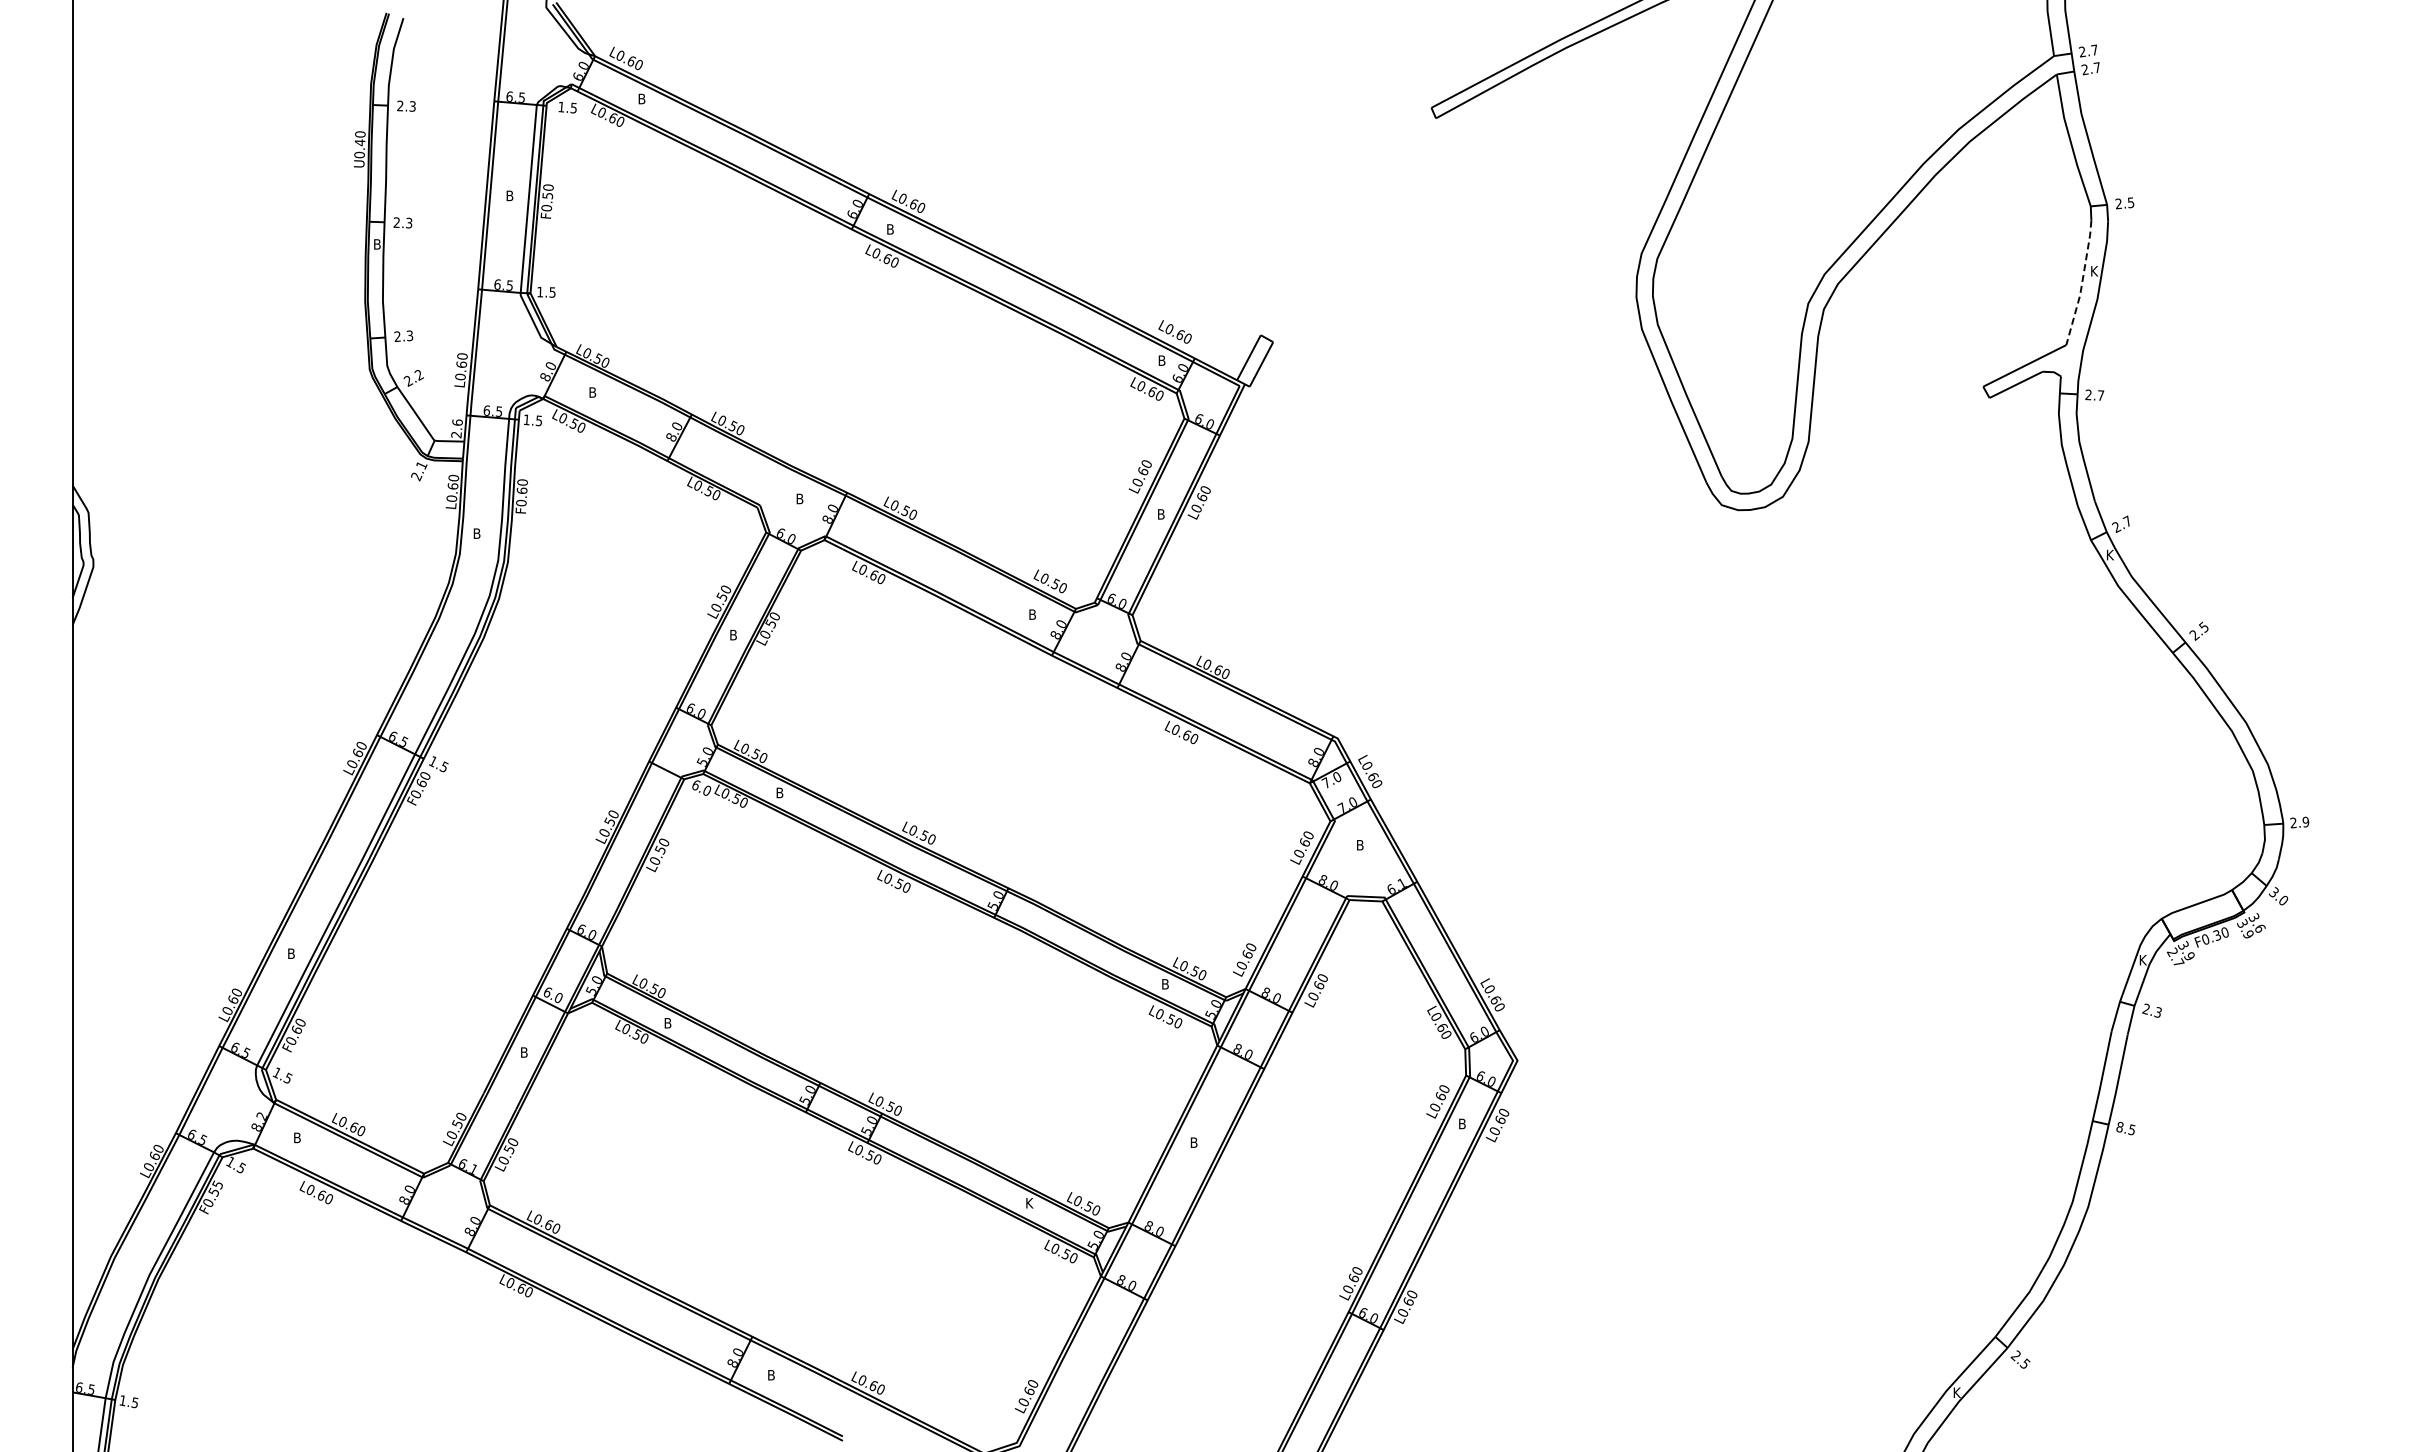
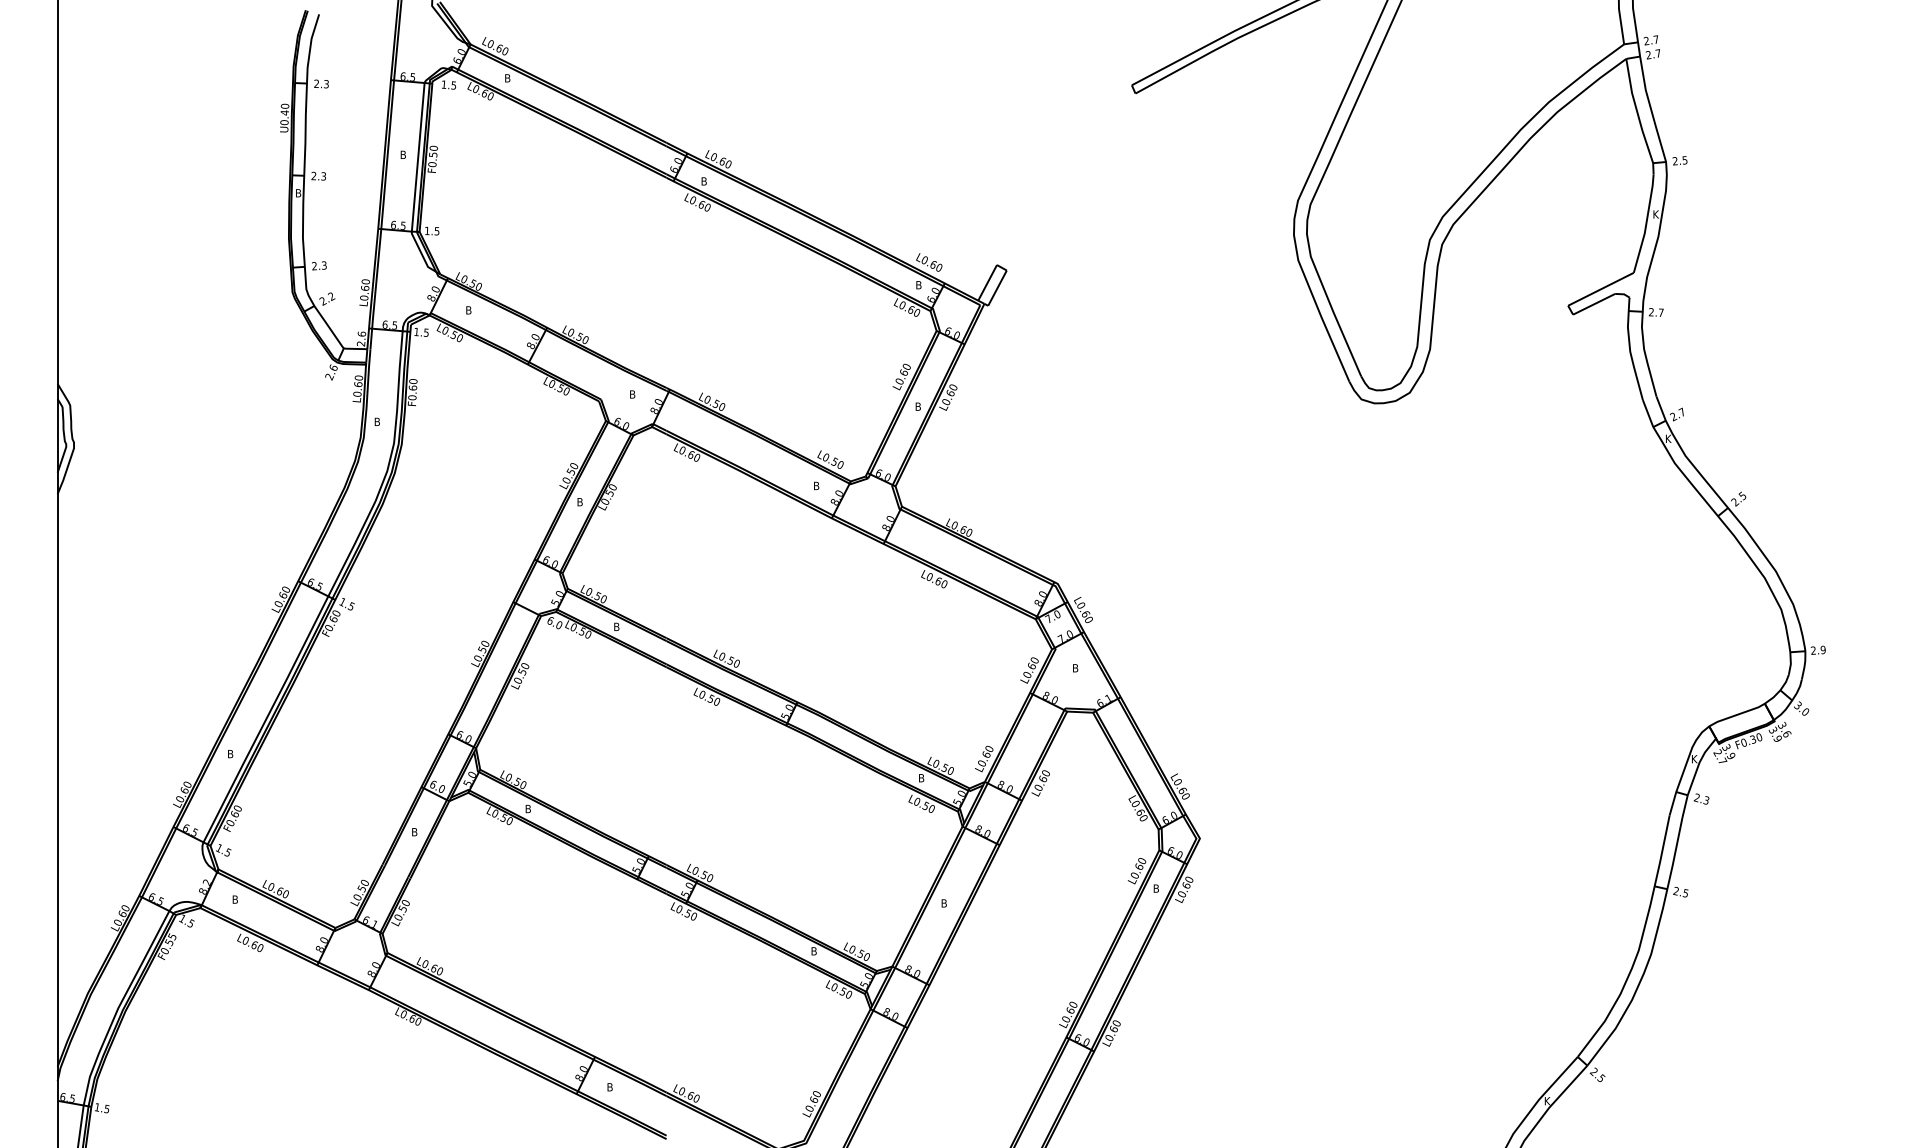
line: (2082, 283) -> (1646, 224), dashed -> solid
text: (421, 465) -> (333, 368), 2.1 -> 2.6
text: (2119, 1126) -> (1675, 890), 8.5 -> 2.5
text: (1030, 1203) -> (814, 951), K -> B

